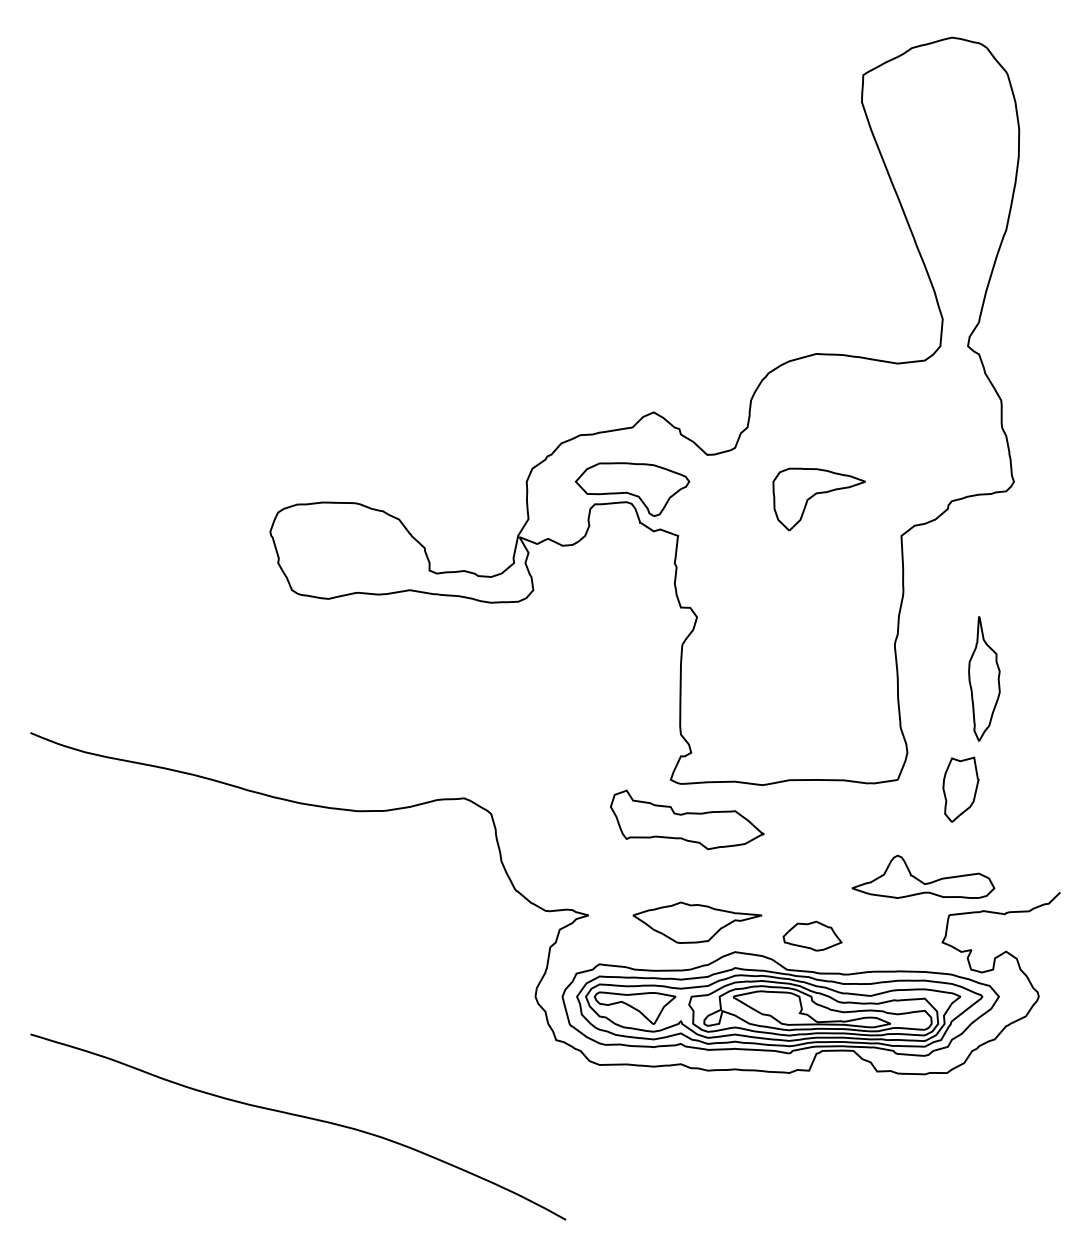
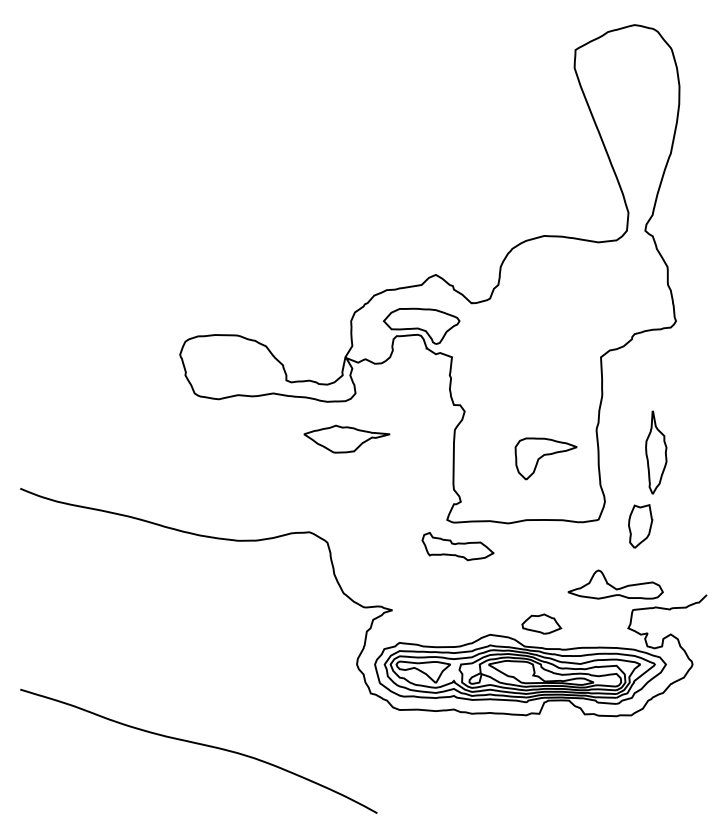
part: (818, 498) -> (545, 458), moved
part: (686, 819) -> (457, 546), size x0.7
part: (696, 921) -> (346, 438), moved

